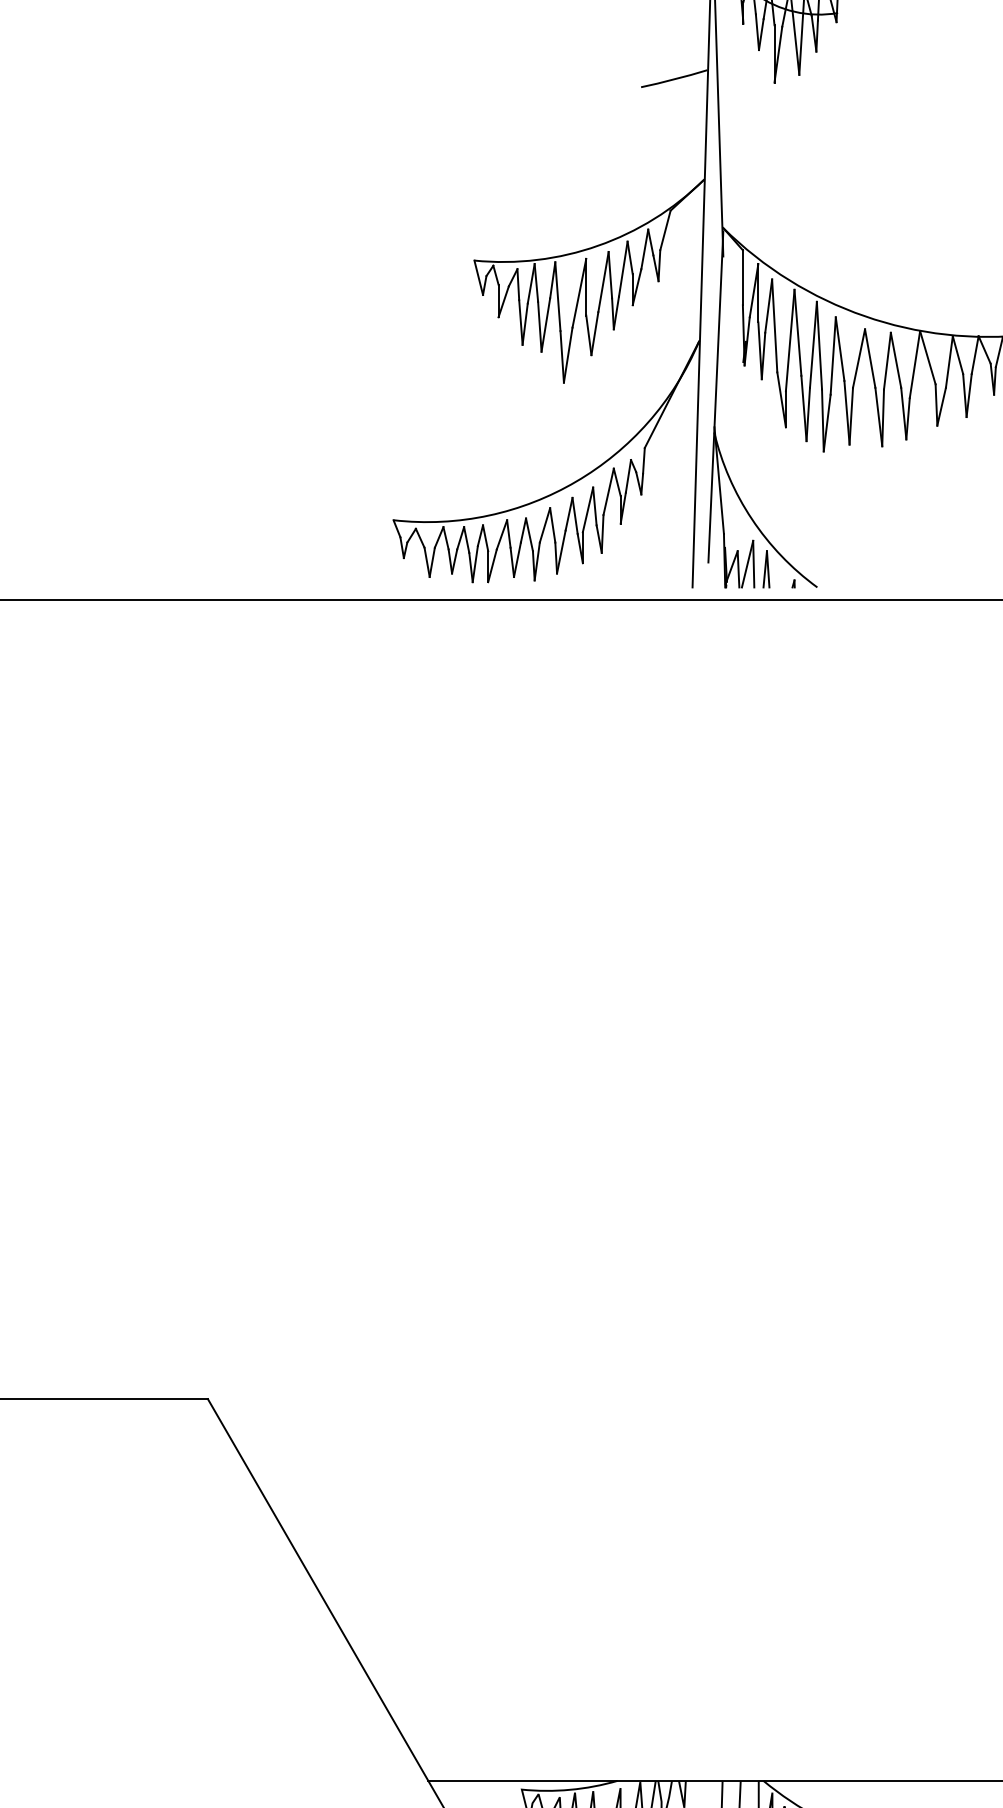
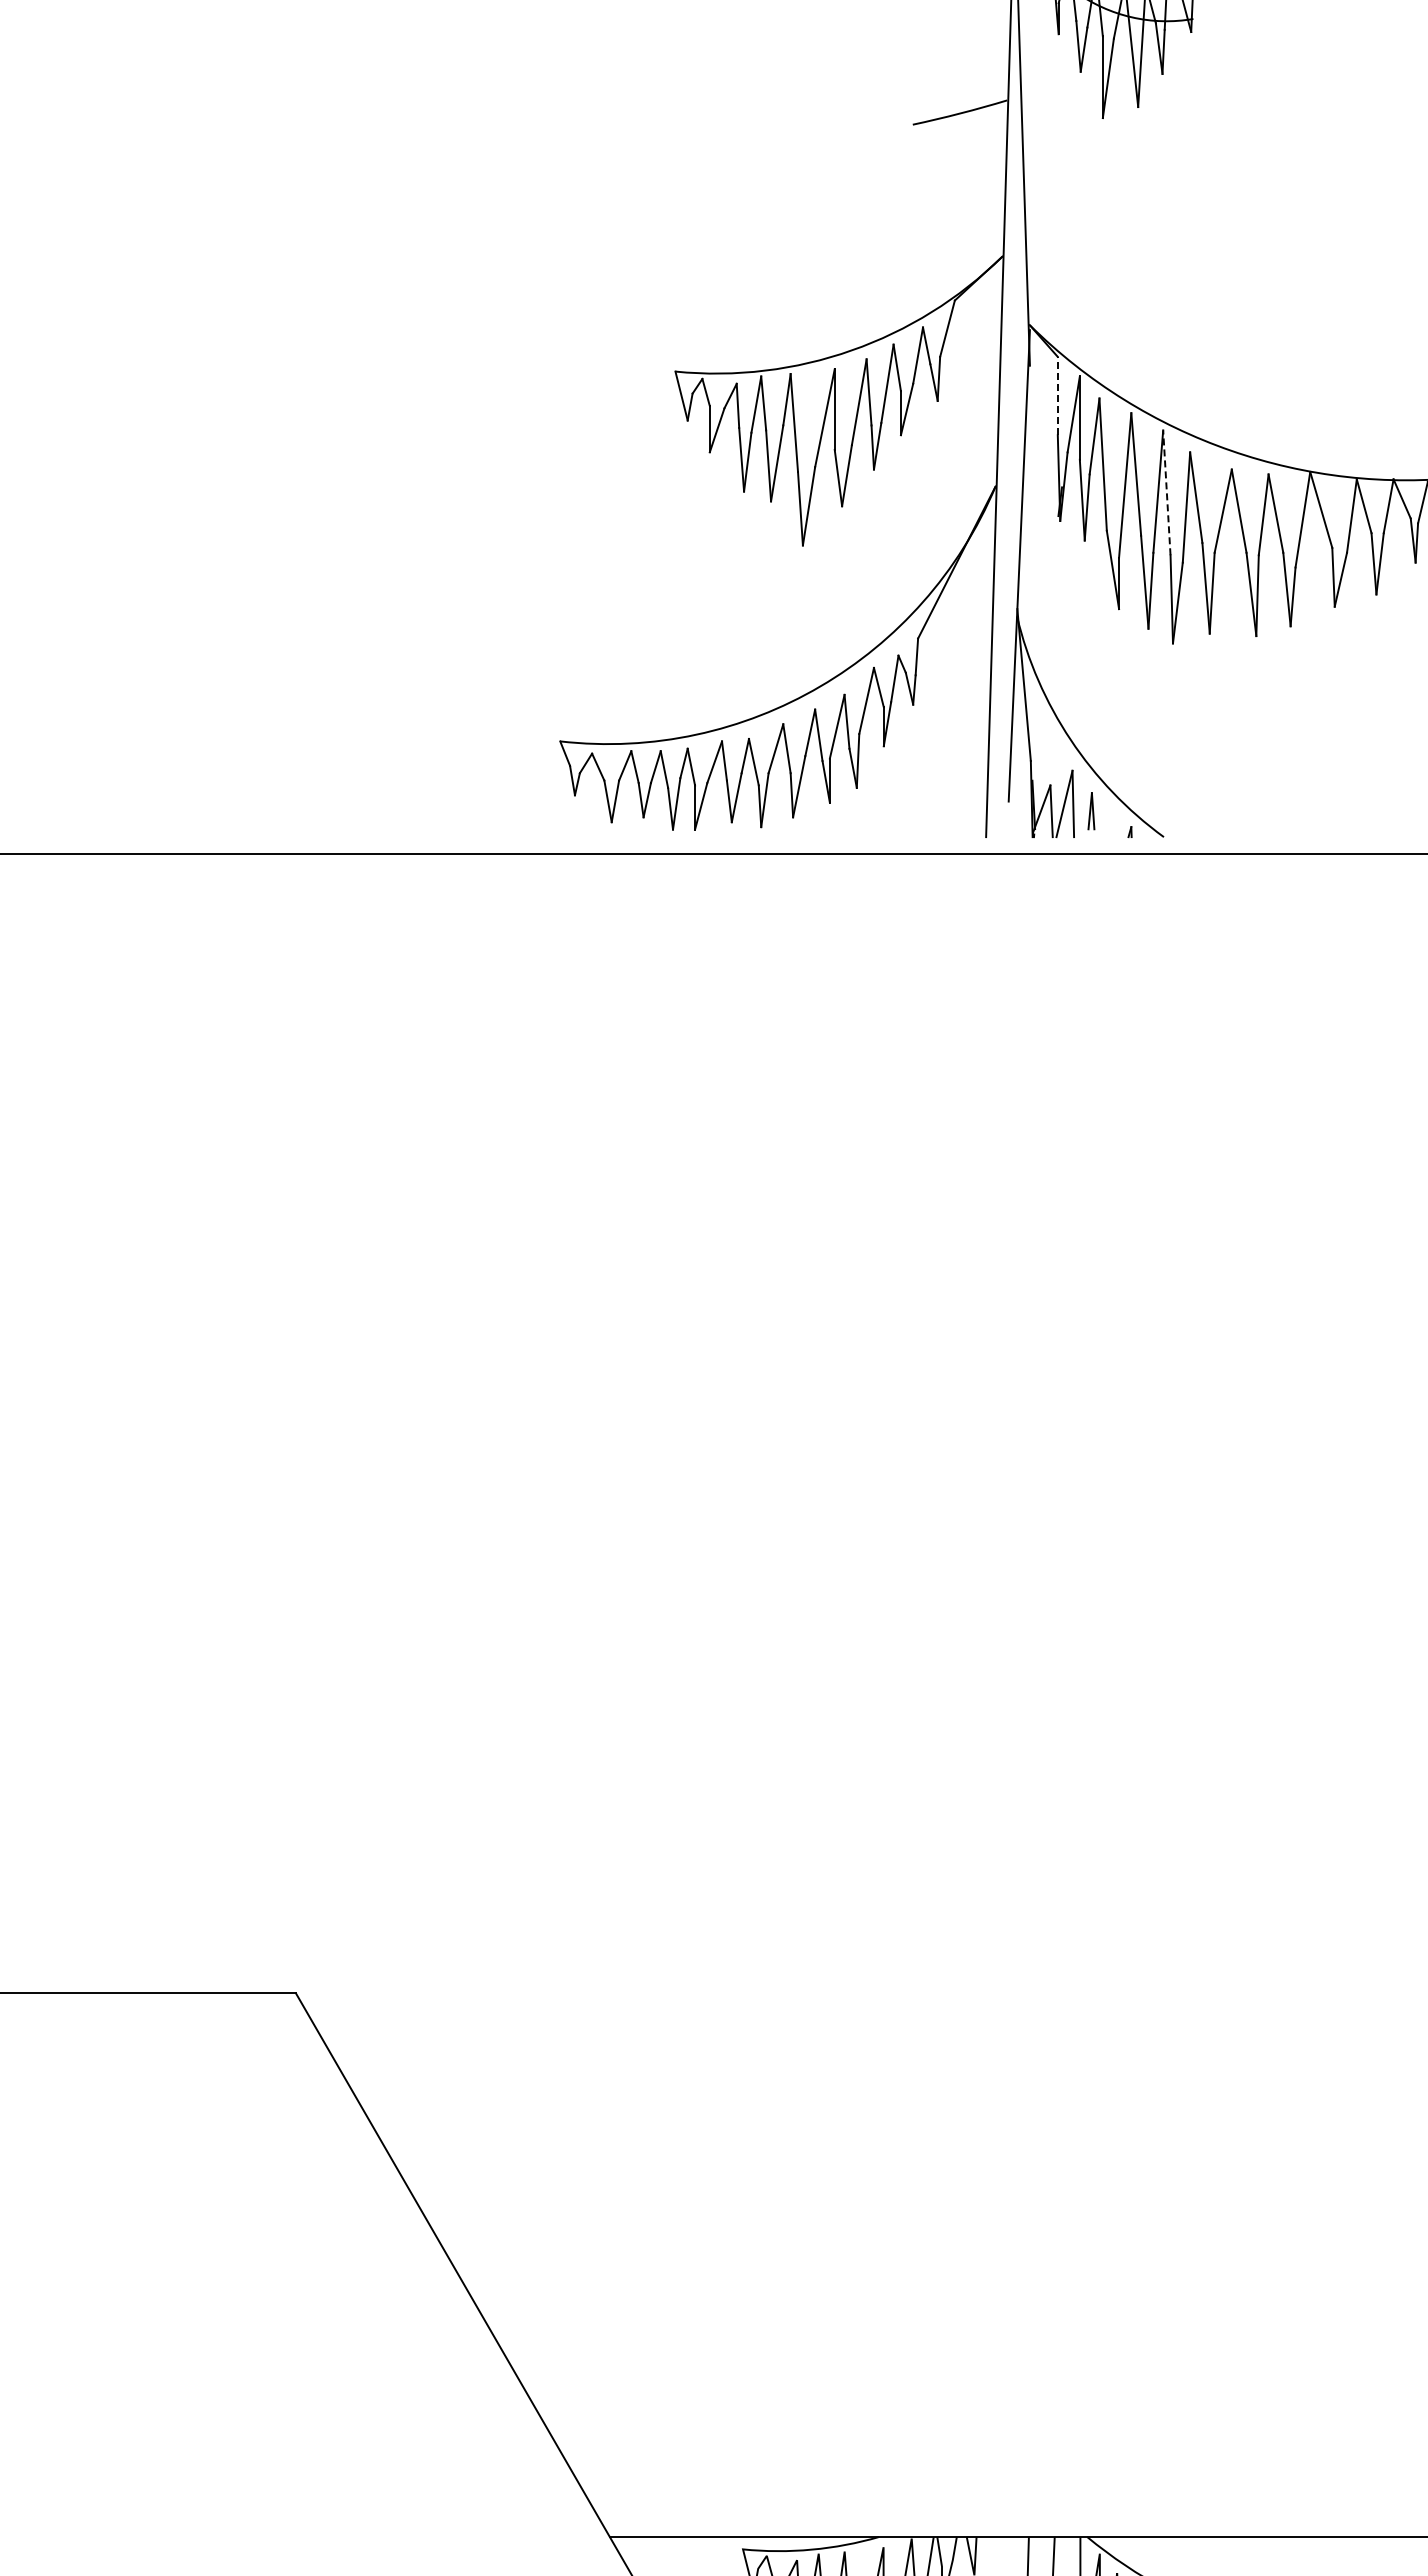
line: (742, 277) -> (1057, 395), solid -> dashed
line: (819, 345) -> (1166, 492), solid -> dashed
part: (766, 568) -> (1091, 810), size x0.7

